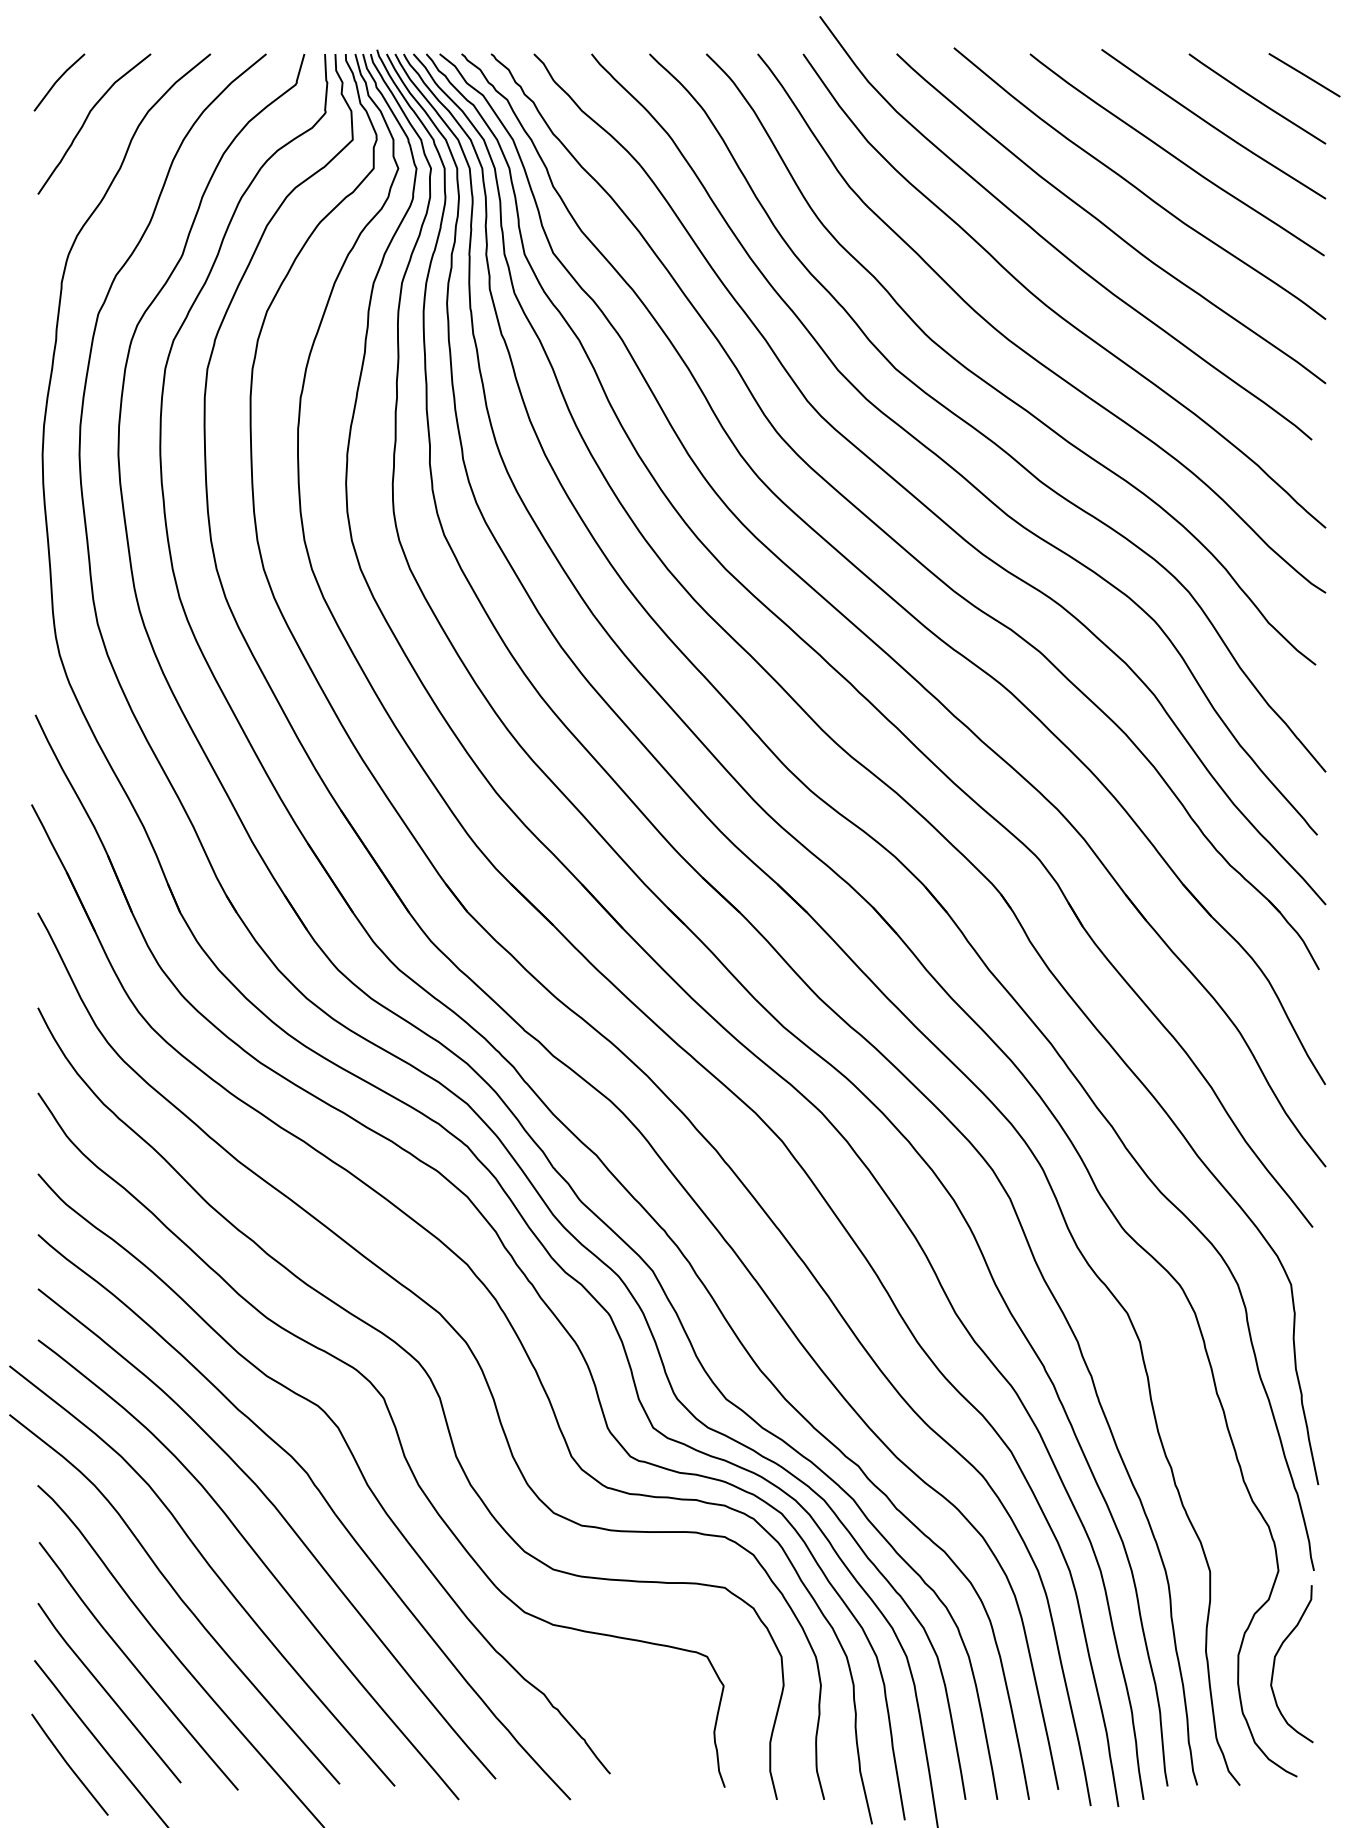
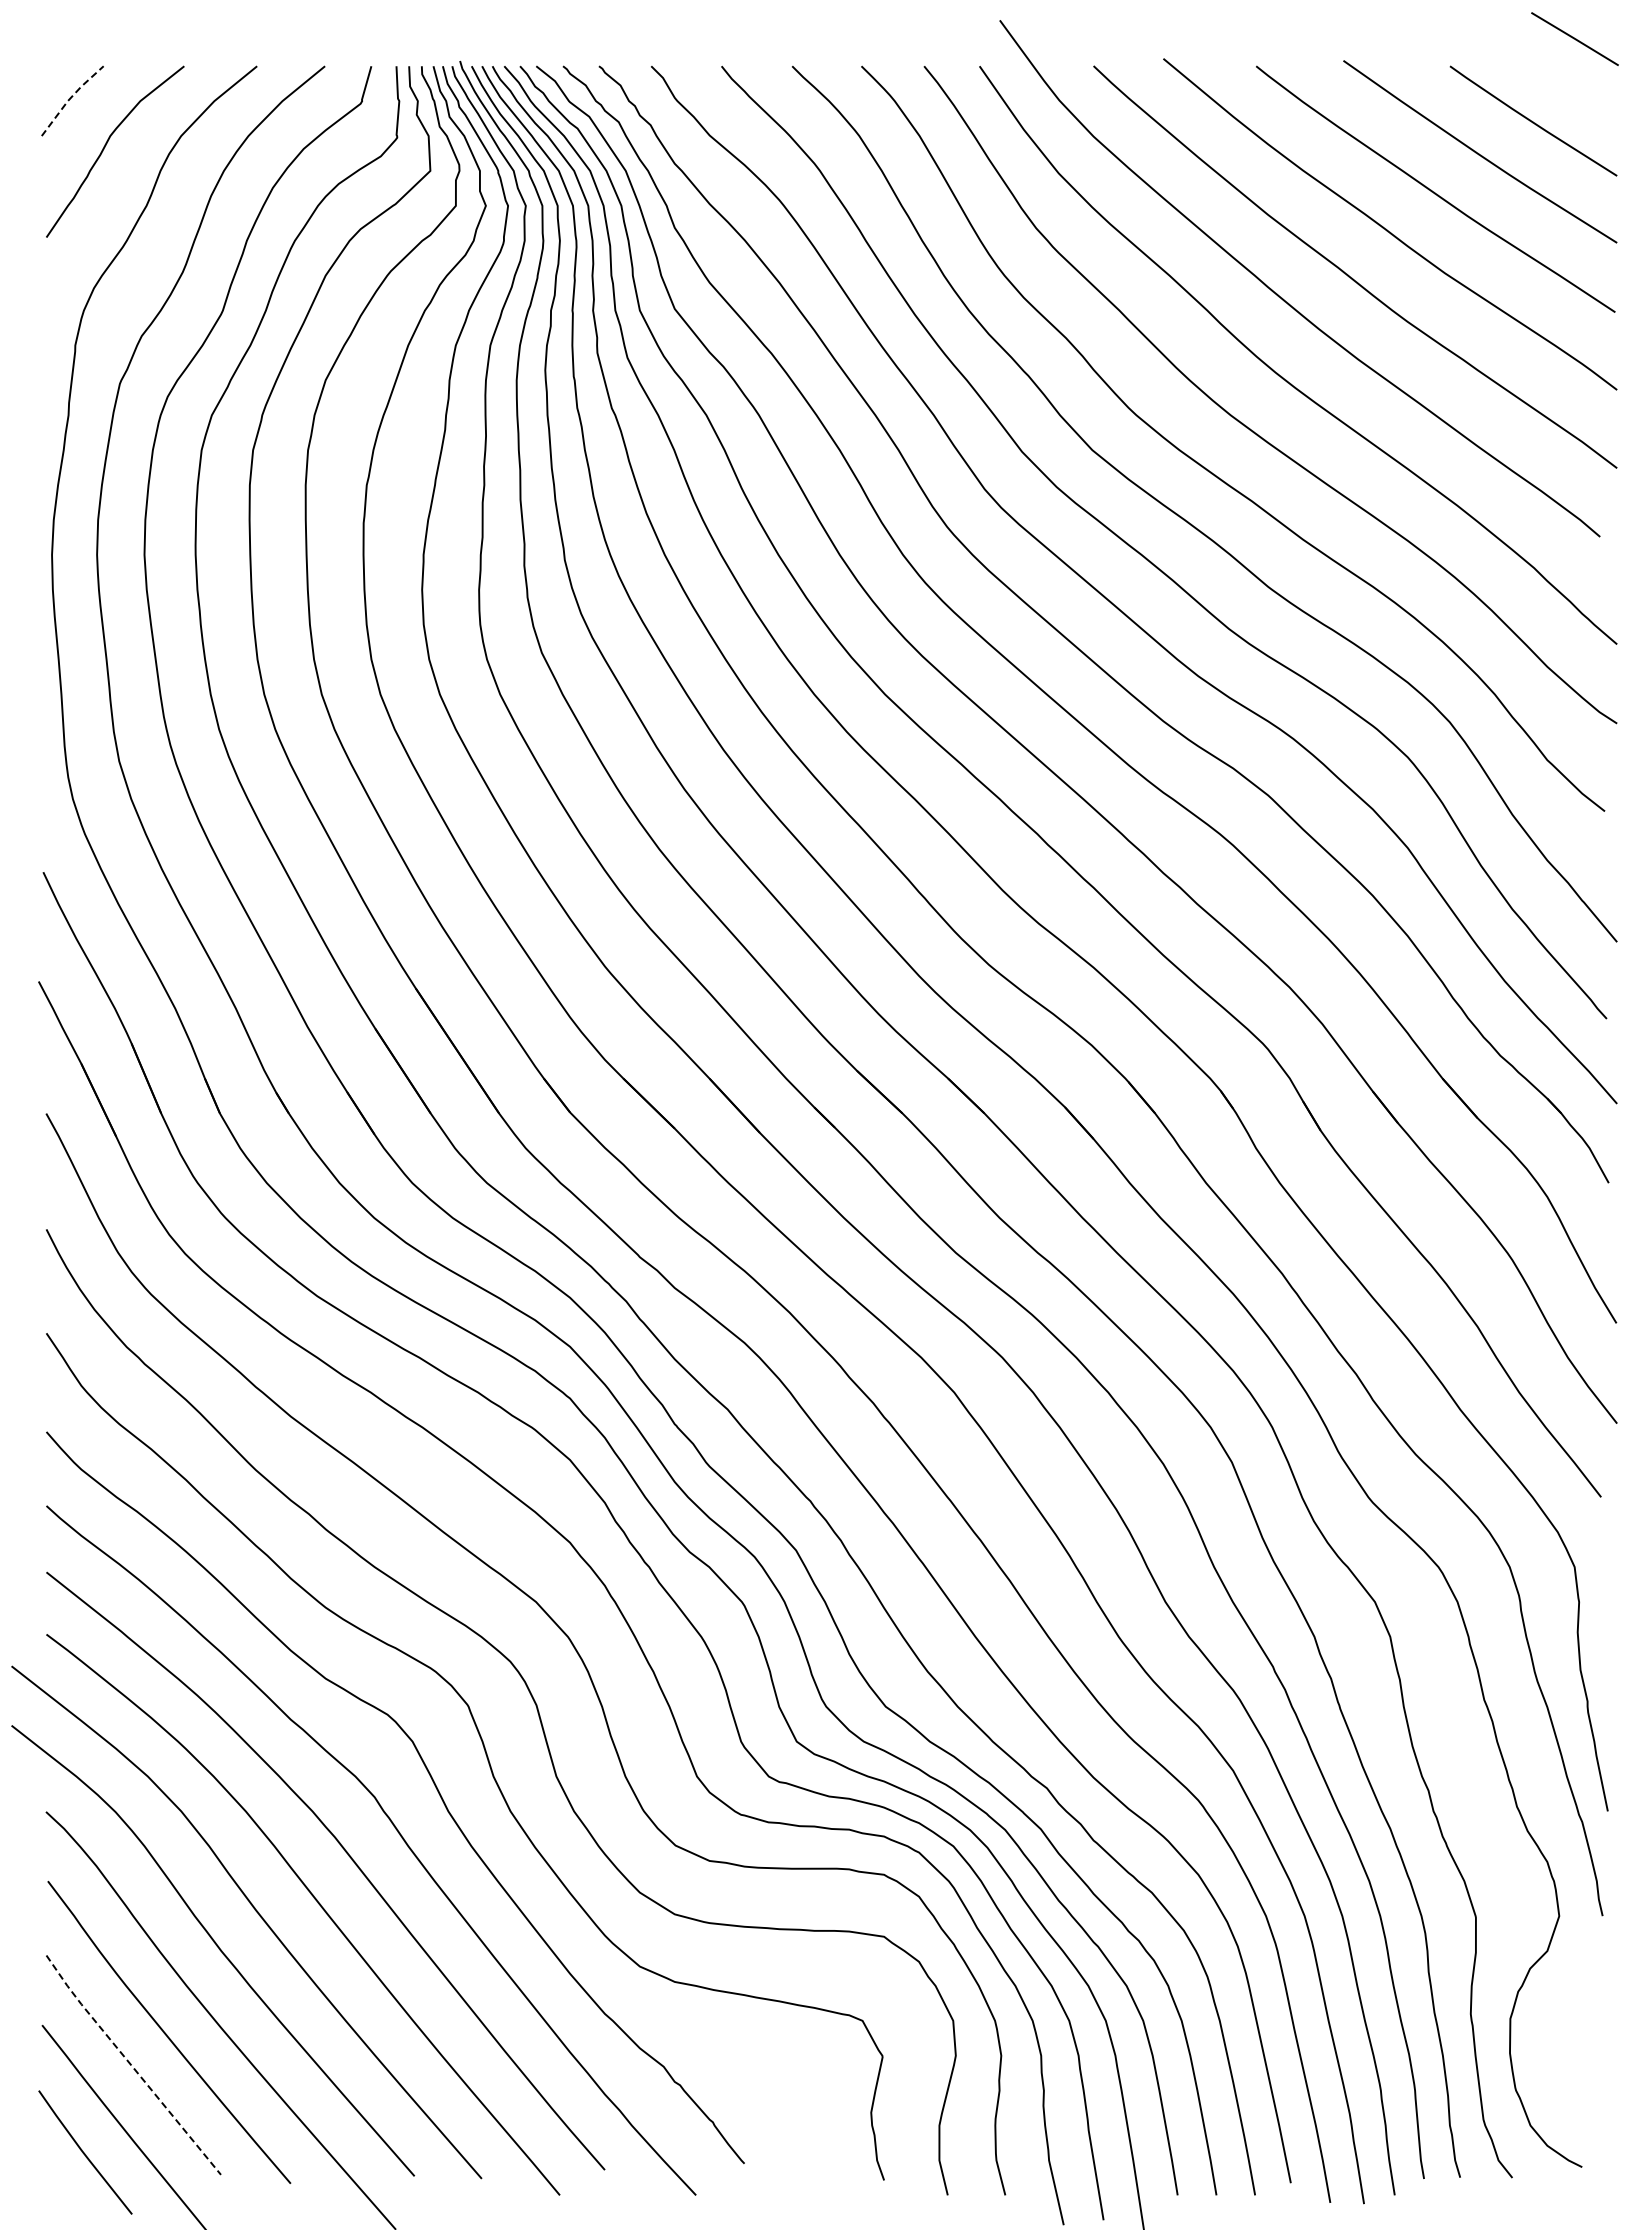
line: (1304, 74) -> (1574, 38), moved
line: (57, 80) -> (70, 98), solid -> dashed
curve: (1275, 1661) -> (1555, 2026), removed
line: (107, 1693) -> (131, 2065), solid -> dashed

